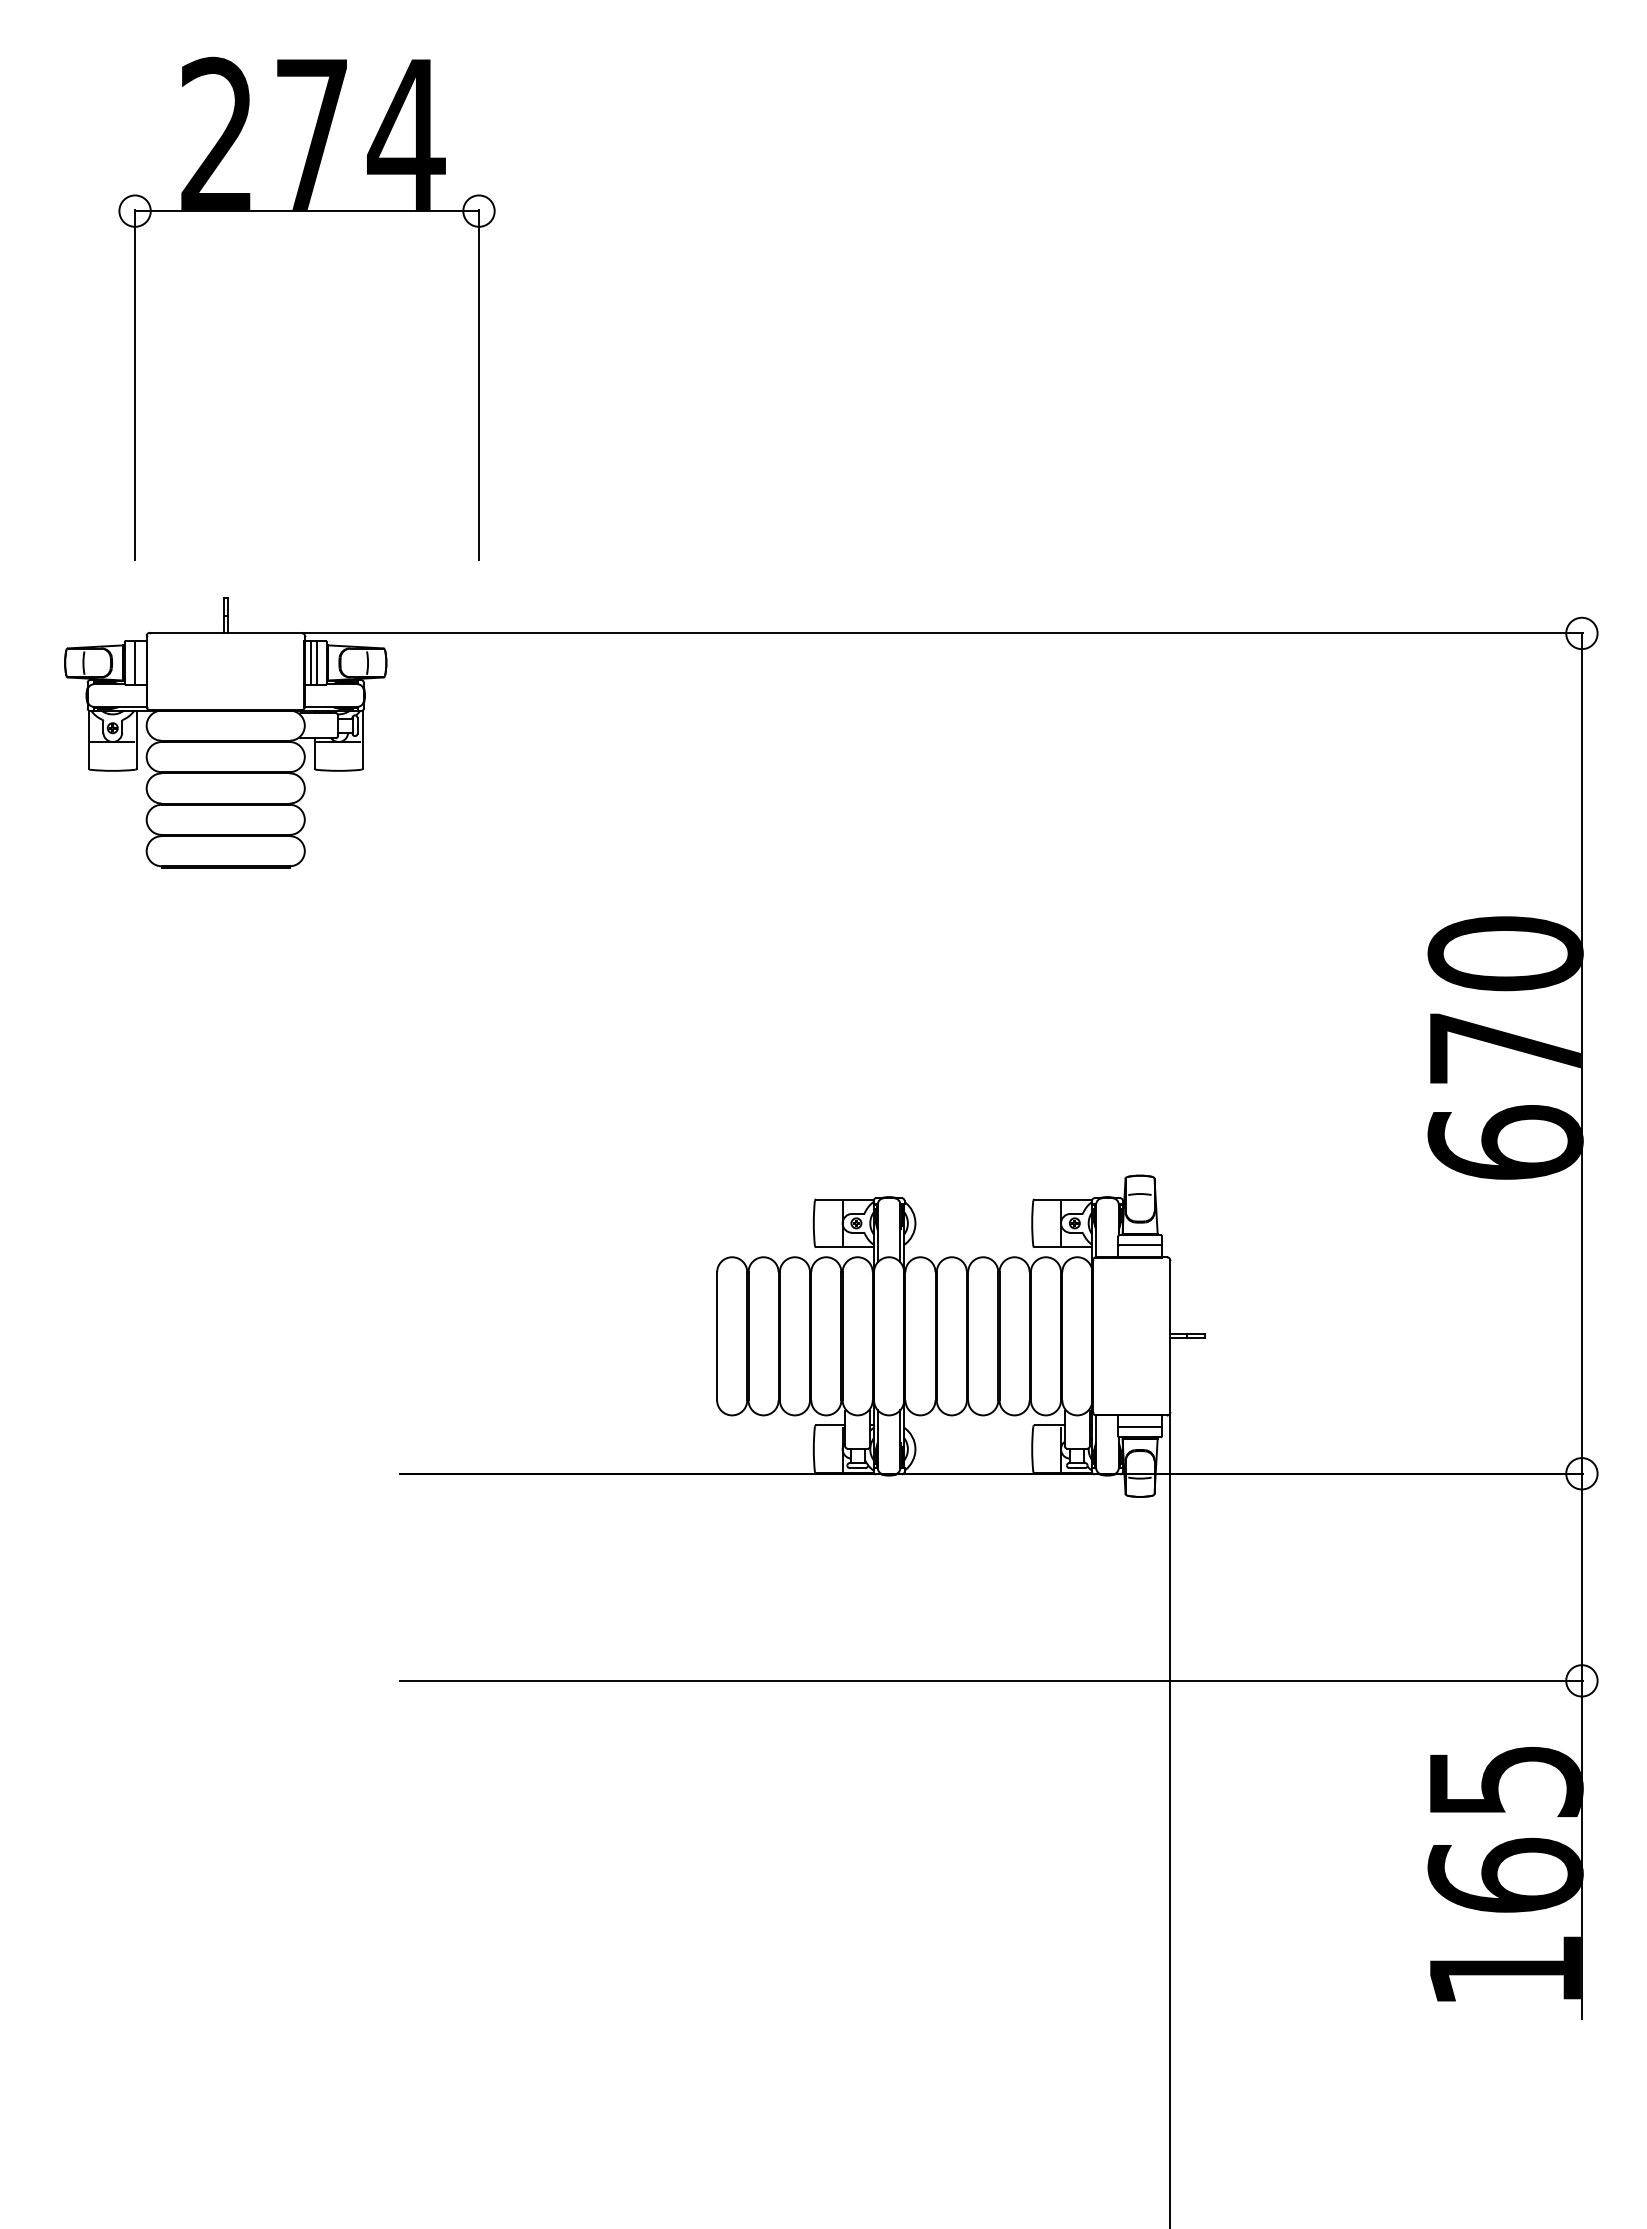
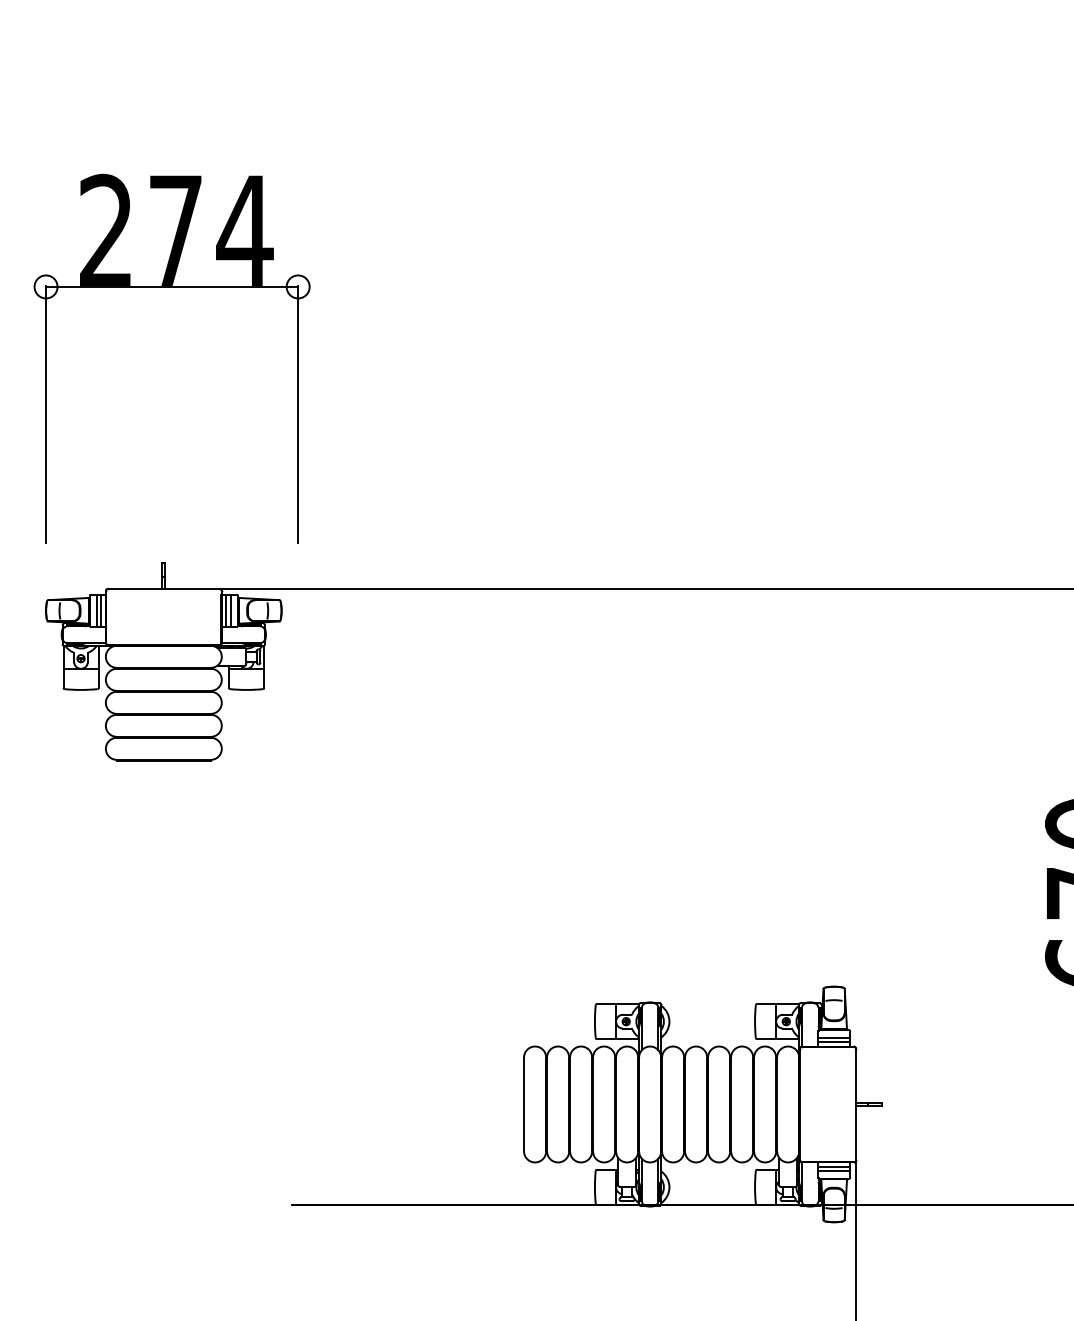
part: (306, 211) -> (171, 287), moved
line: (140, 662) -> (101, 610), added
line: (1139, 1250) -> (833, 1041), added
line: (1139, 1421) -> (833, 1166), added

